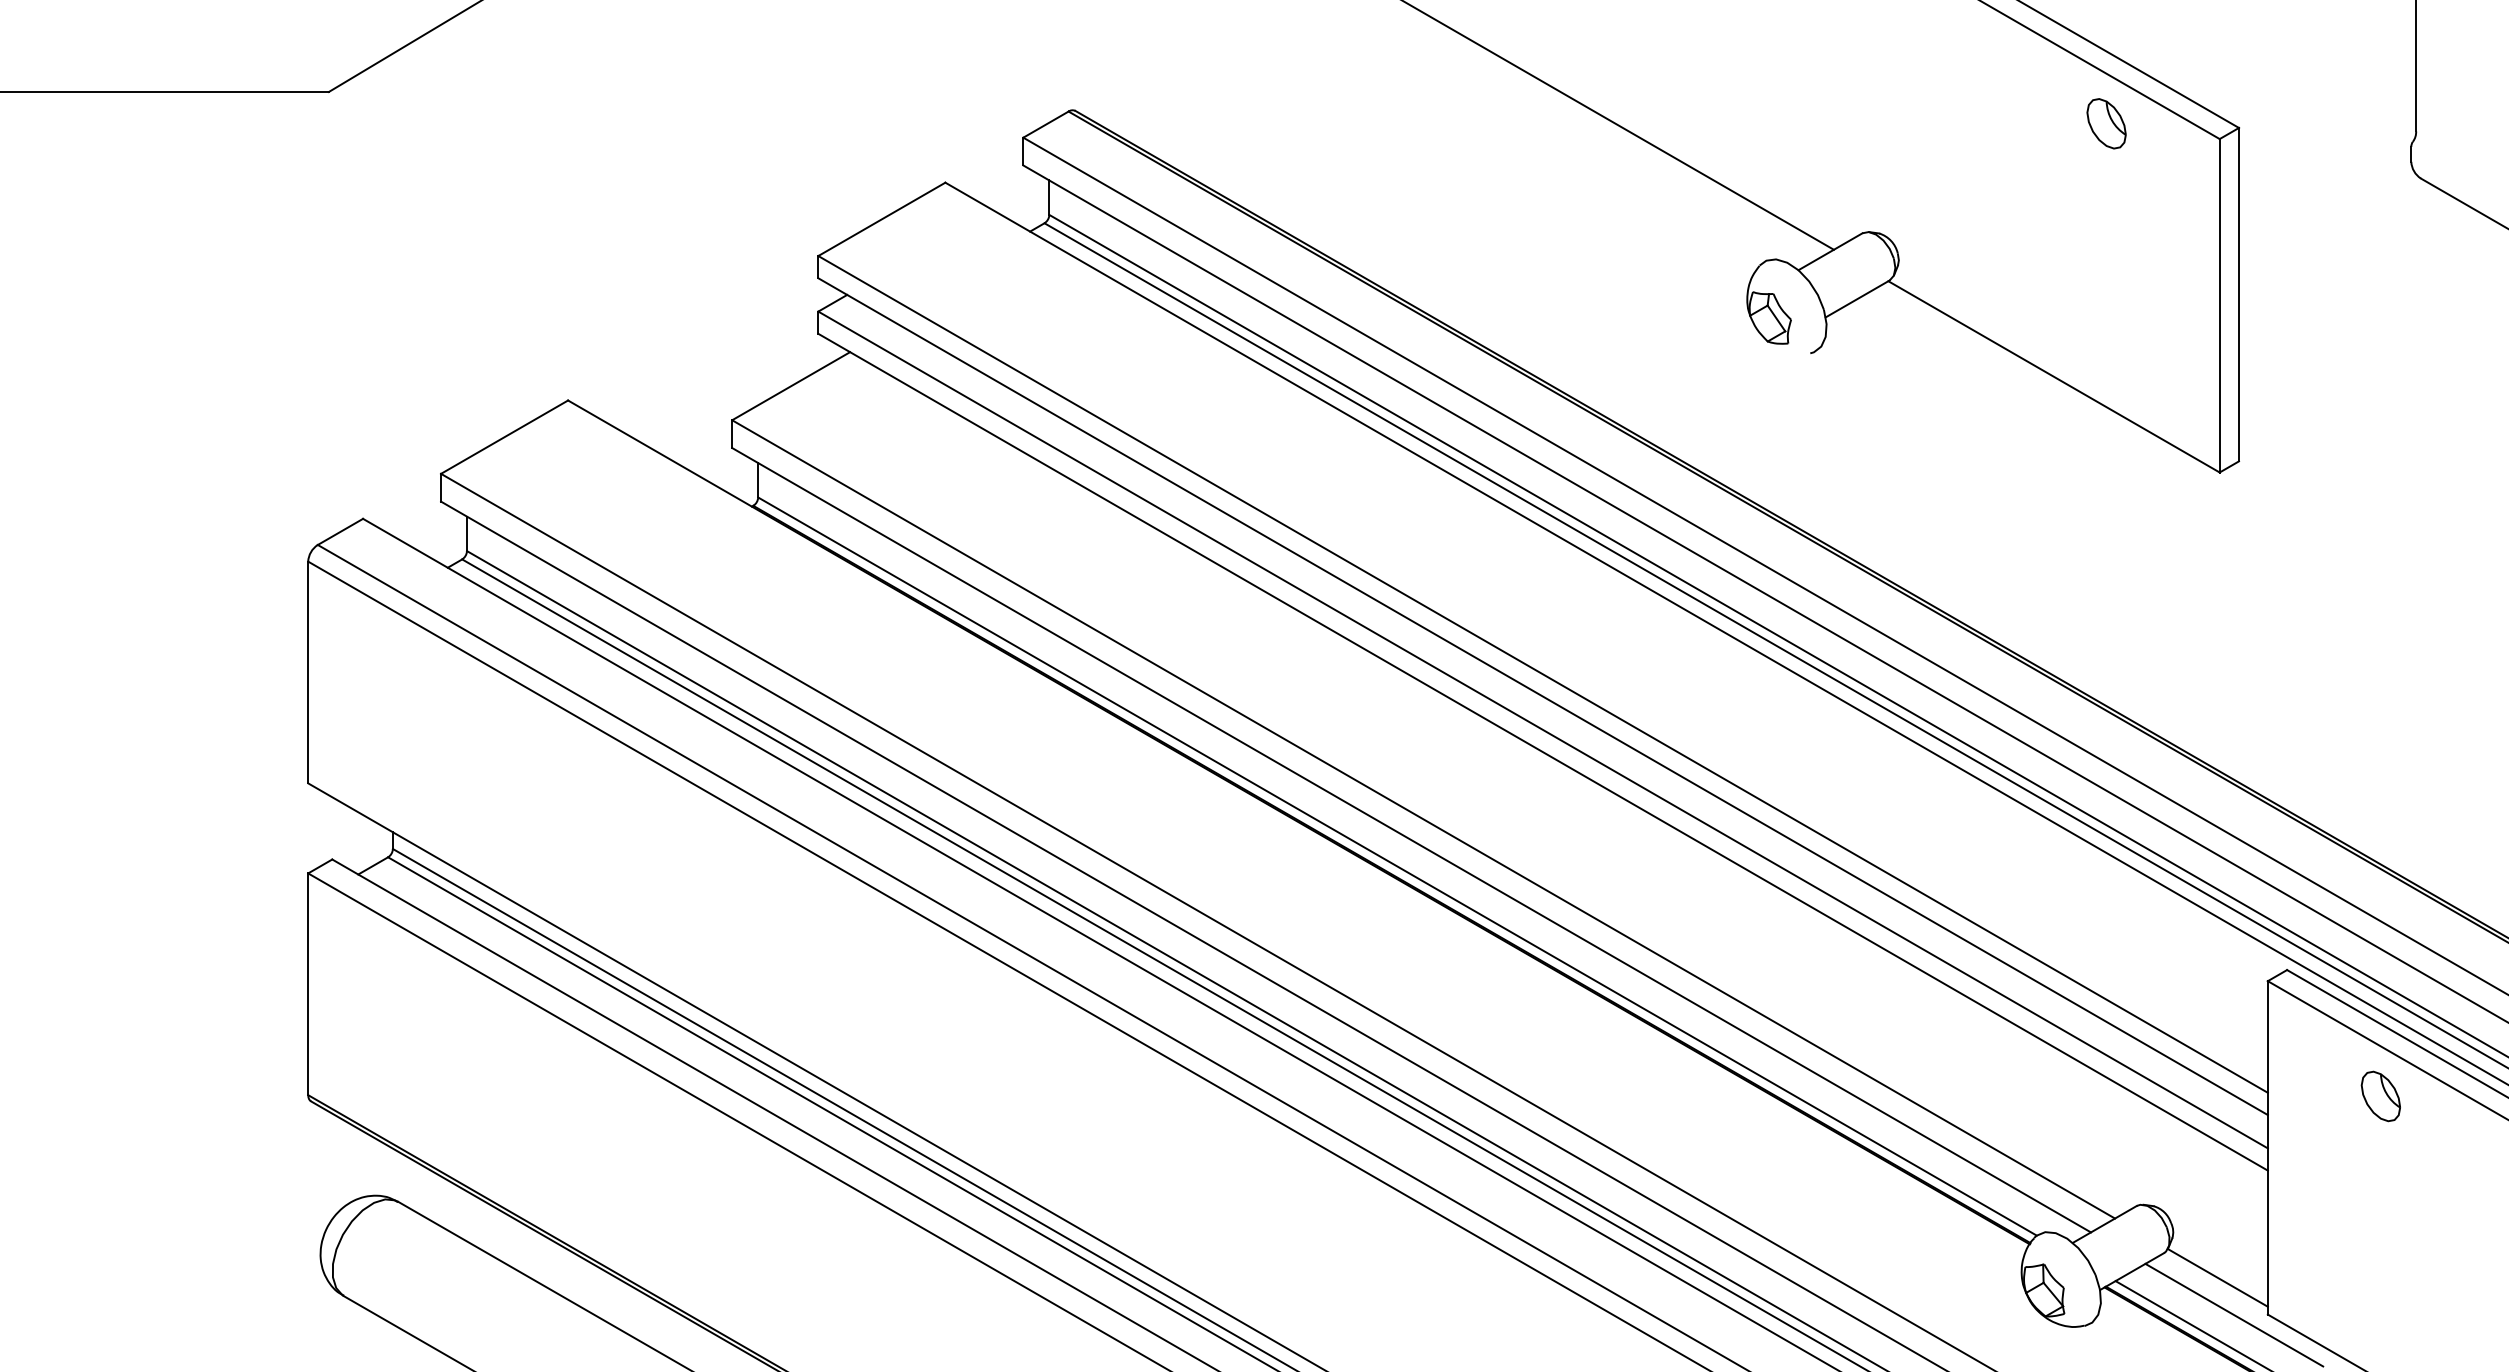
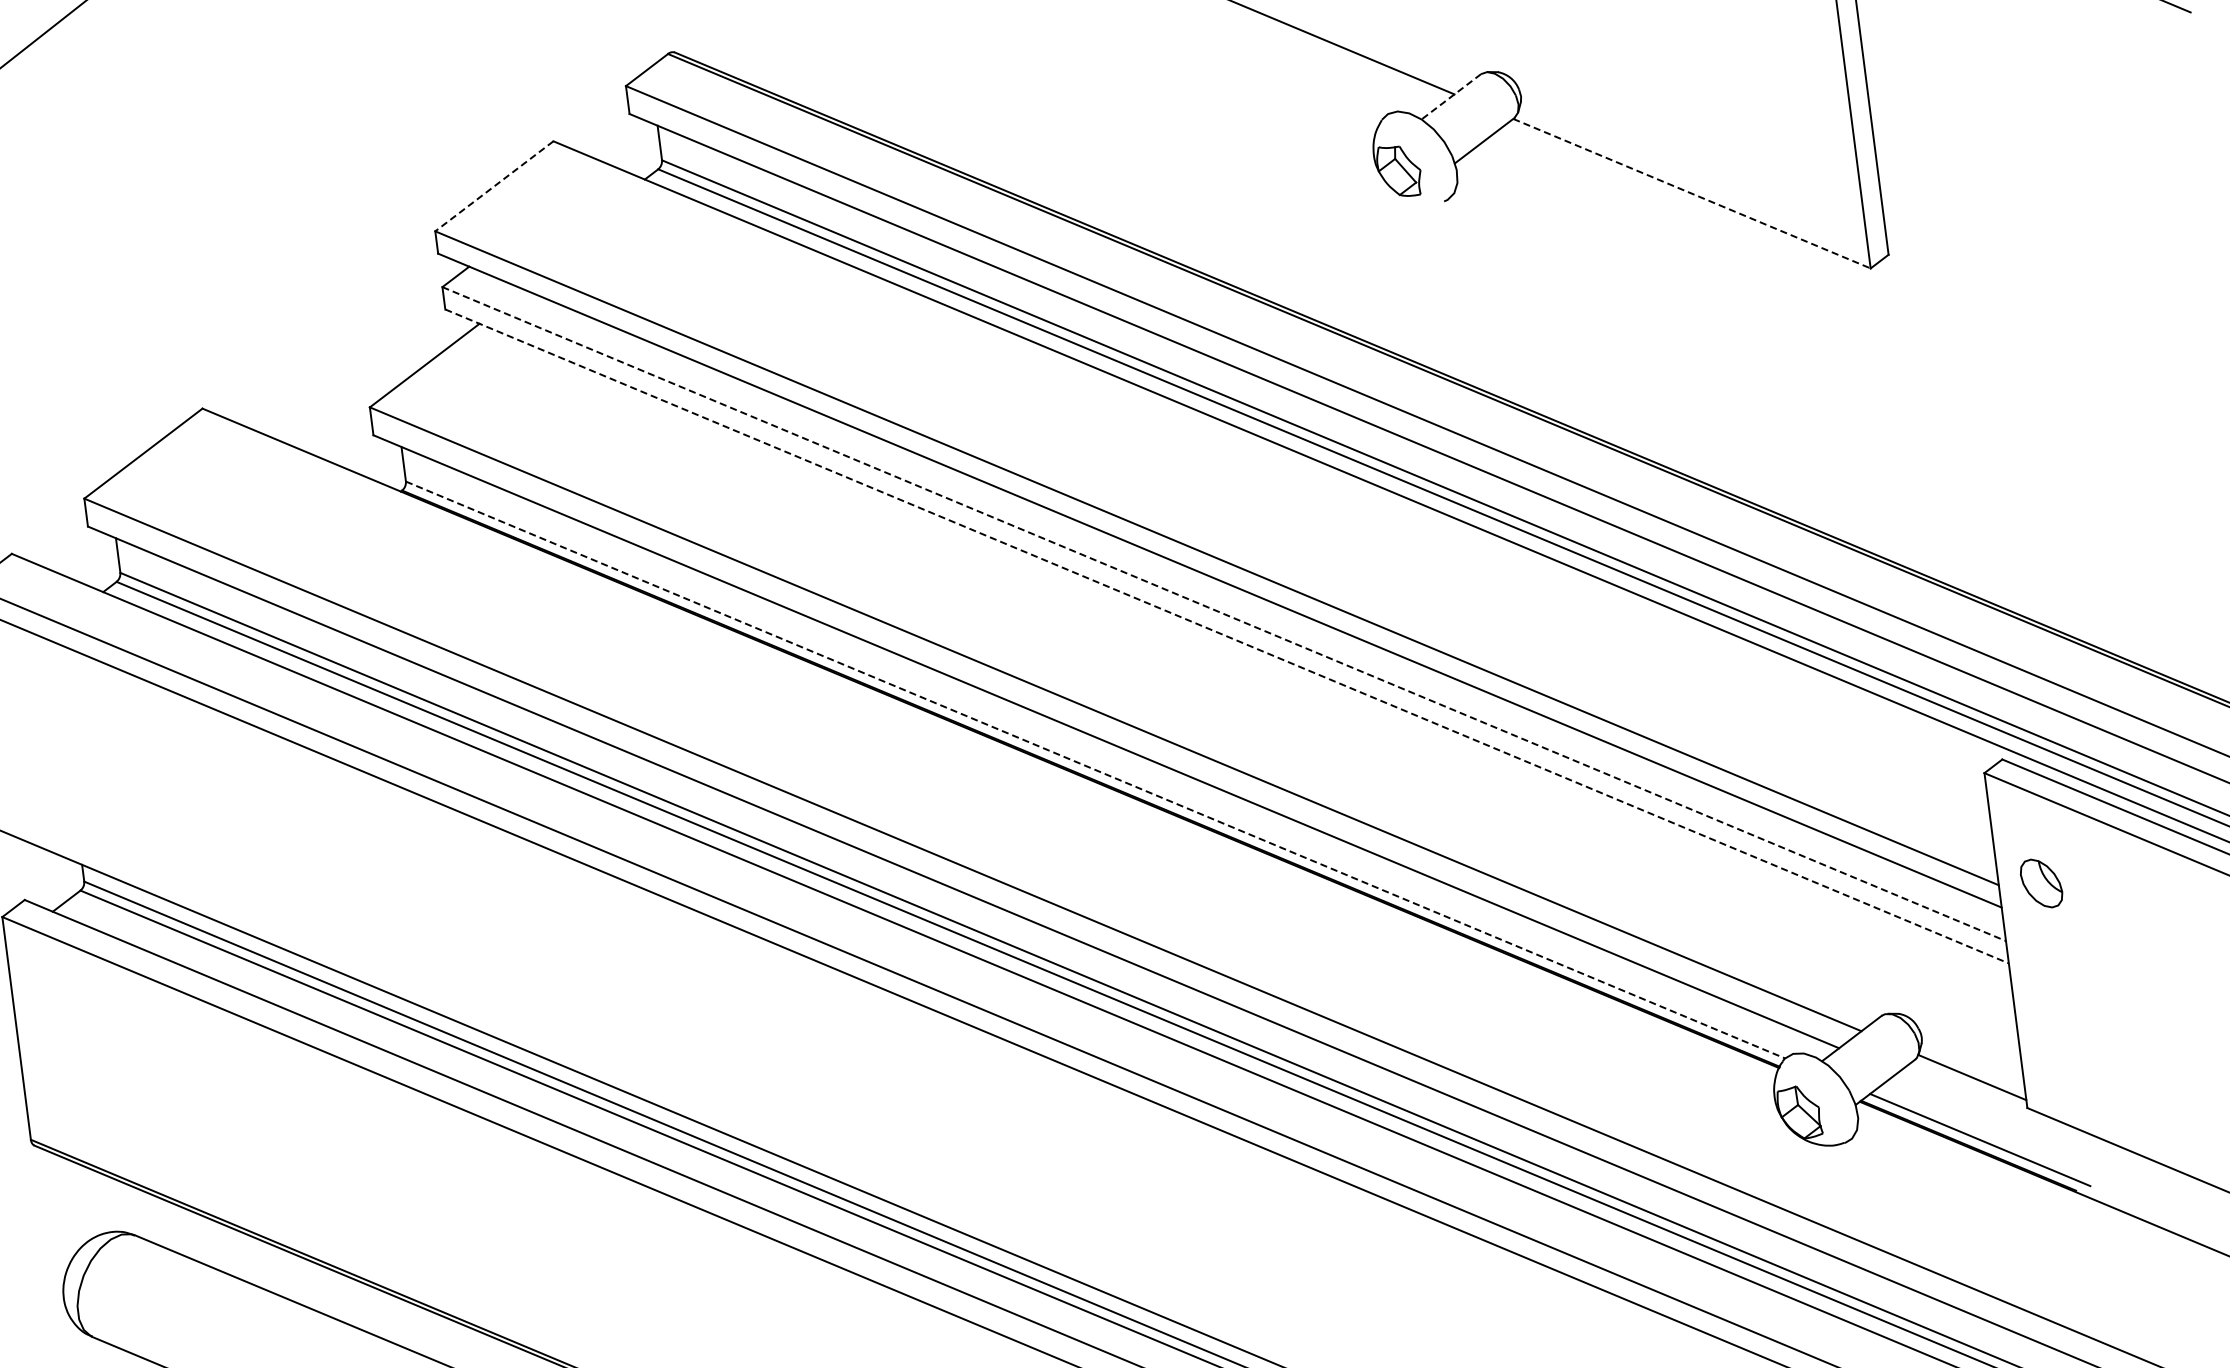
line: (881, 219) -> (494, 186), solid -> dashed
line: (1830, 251) -> (1451, 96), solid -> dashed
line: (2054, 377) -> (1692, 194), solid -> dashed
line: (1543, 729) -> (1224, 613), solid -> dashed
line: (1543, 752) -> (1227, 636), solid -> dashed
line: (1397, 866) -> (1095, 769), solid -> dashed
part: (2380, 1096) -> (2041, 883), moved
line: (2234, 1314) -> (1993, 1112), removed

